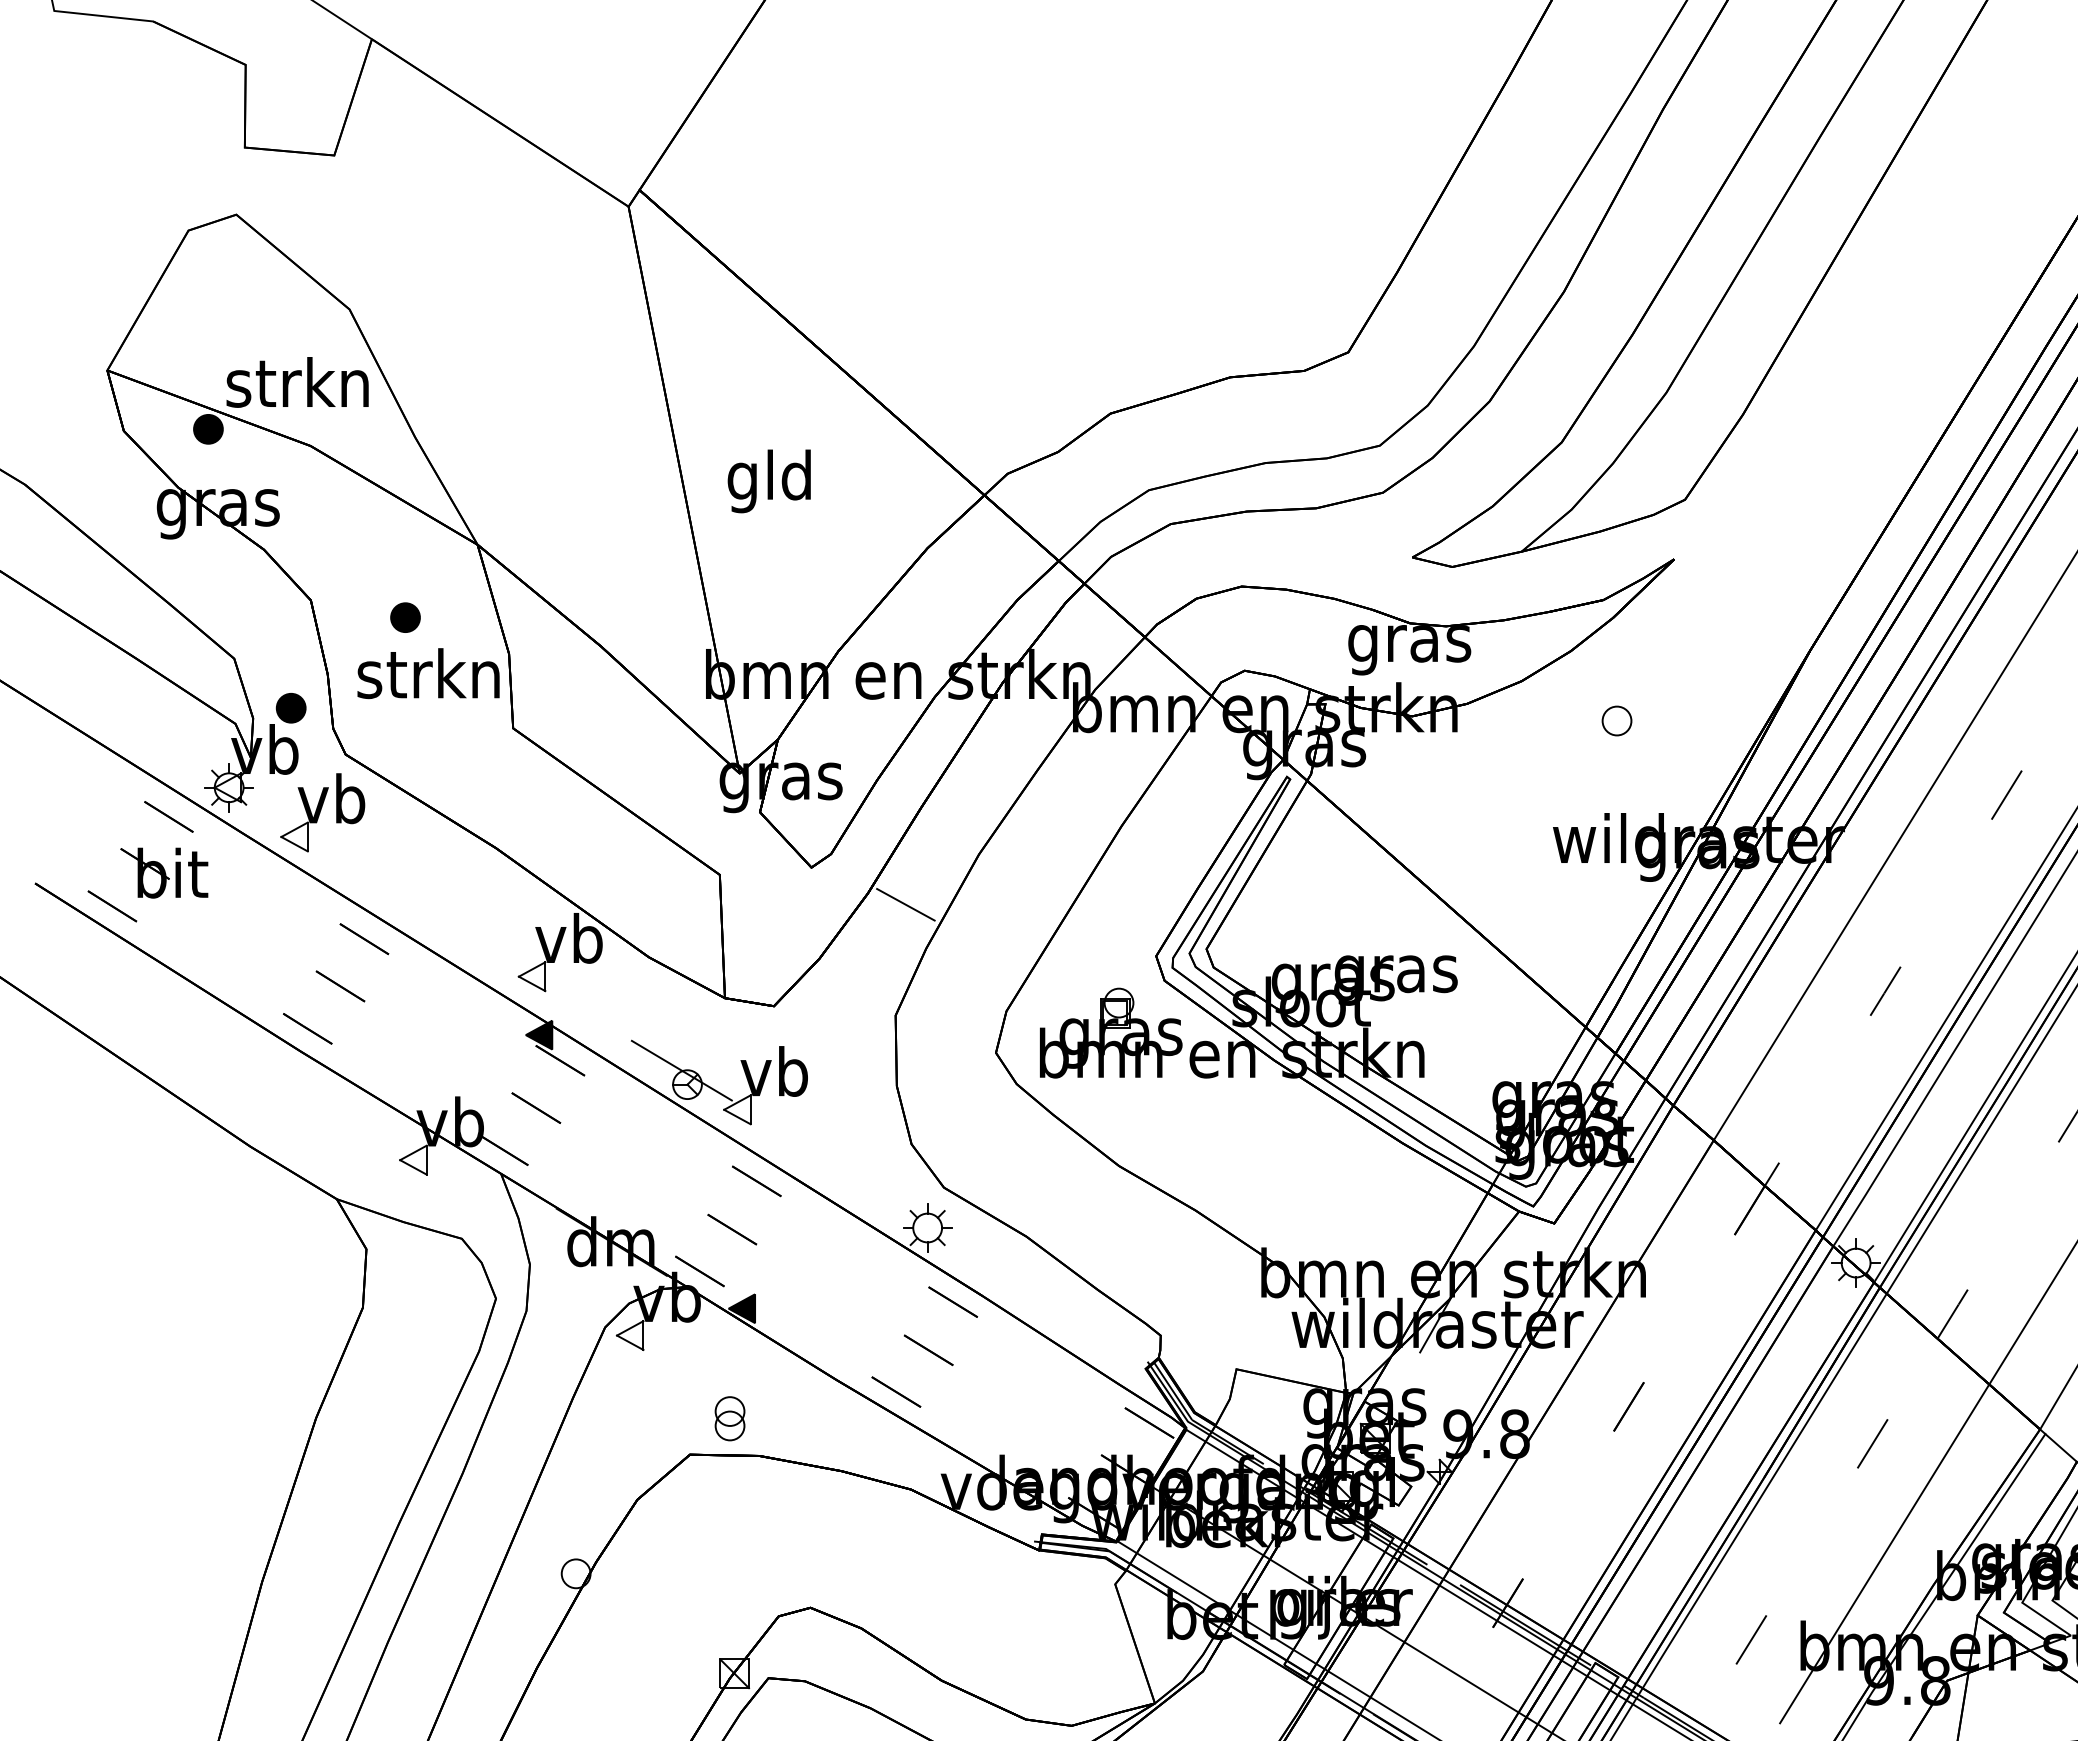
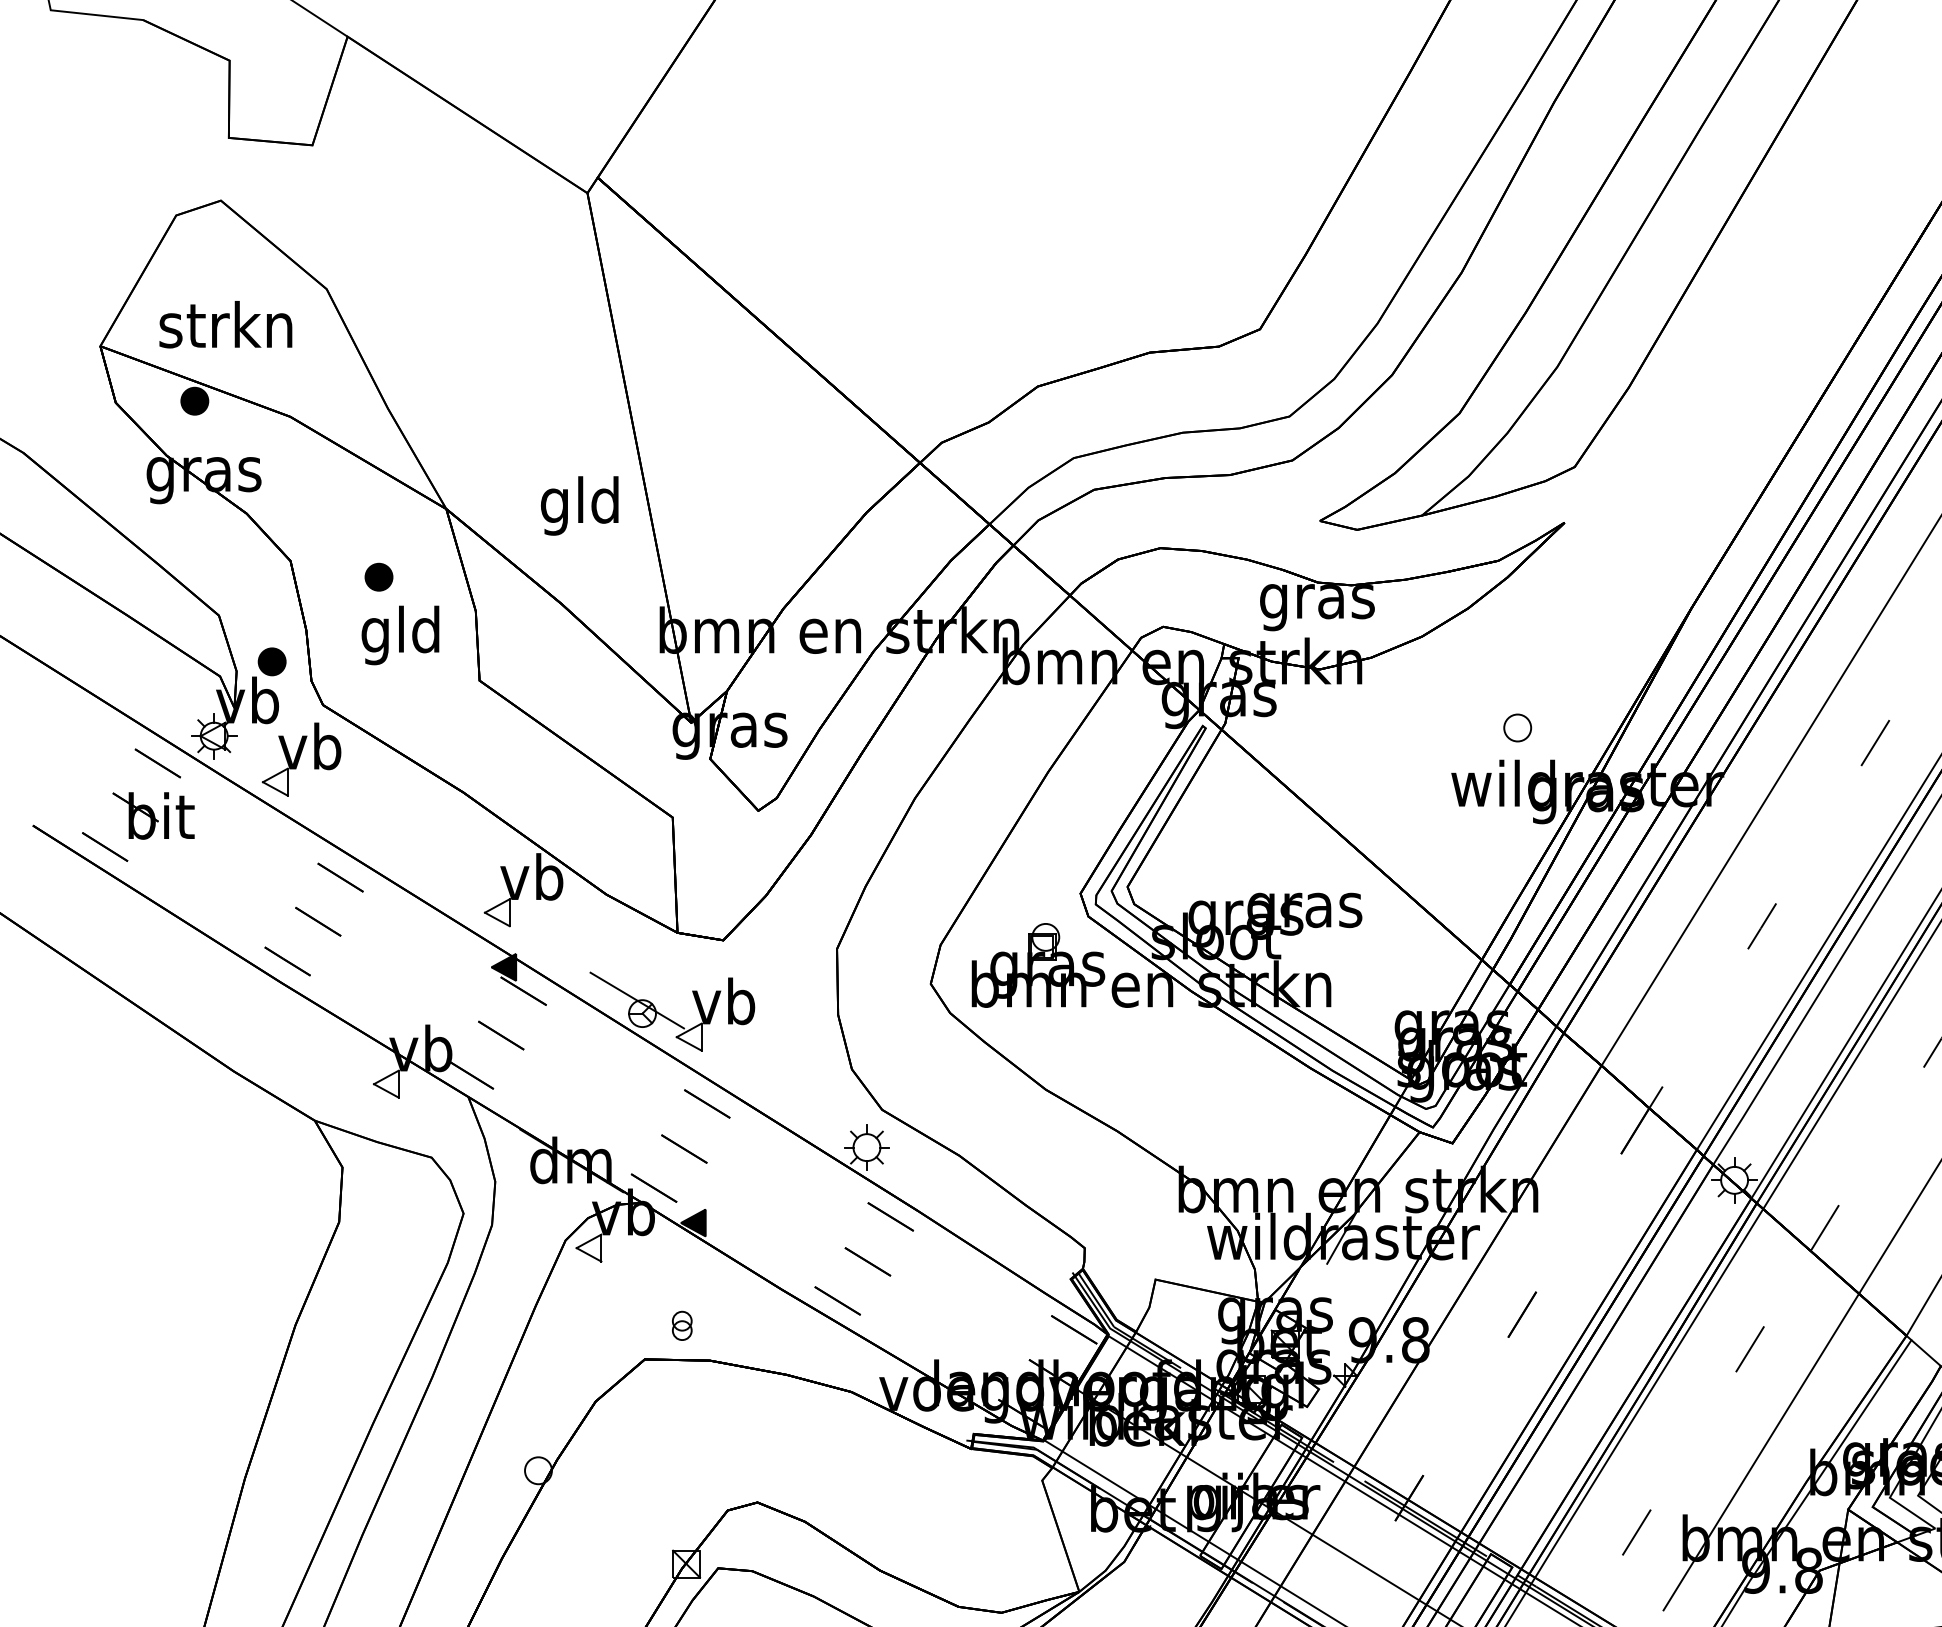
text: (297, 382) -> (225, 324), moved
text: (768, 481) -> (578, 506), moved
text: (428, 679) -> (400, 635), strkn -> gld
part: (1616, 720) -> (1517, 727), moved
line: (905, 904) -> (846, 845), removed
part: (729, 1418) -> (681, 1325), size x0.7

